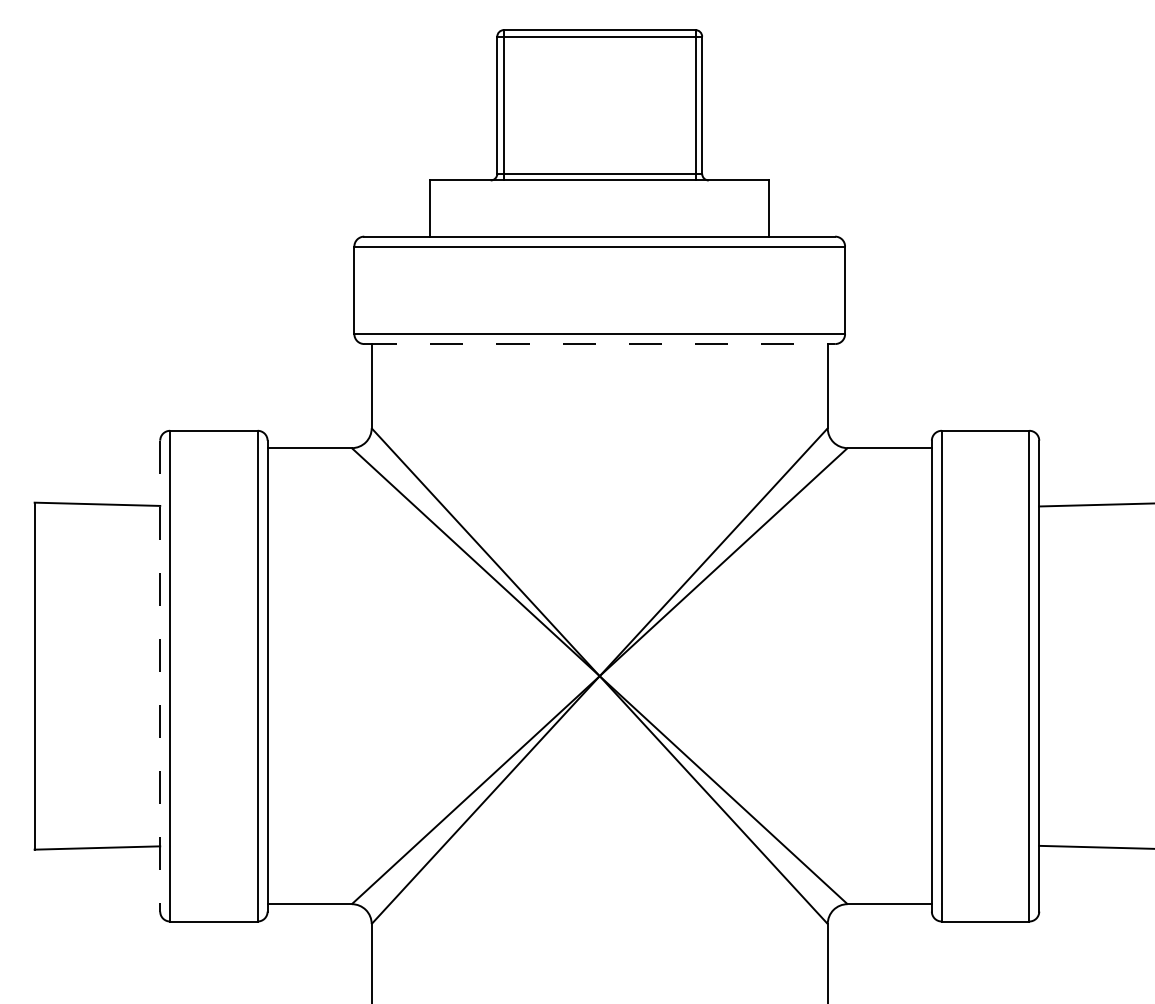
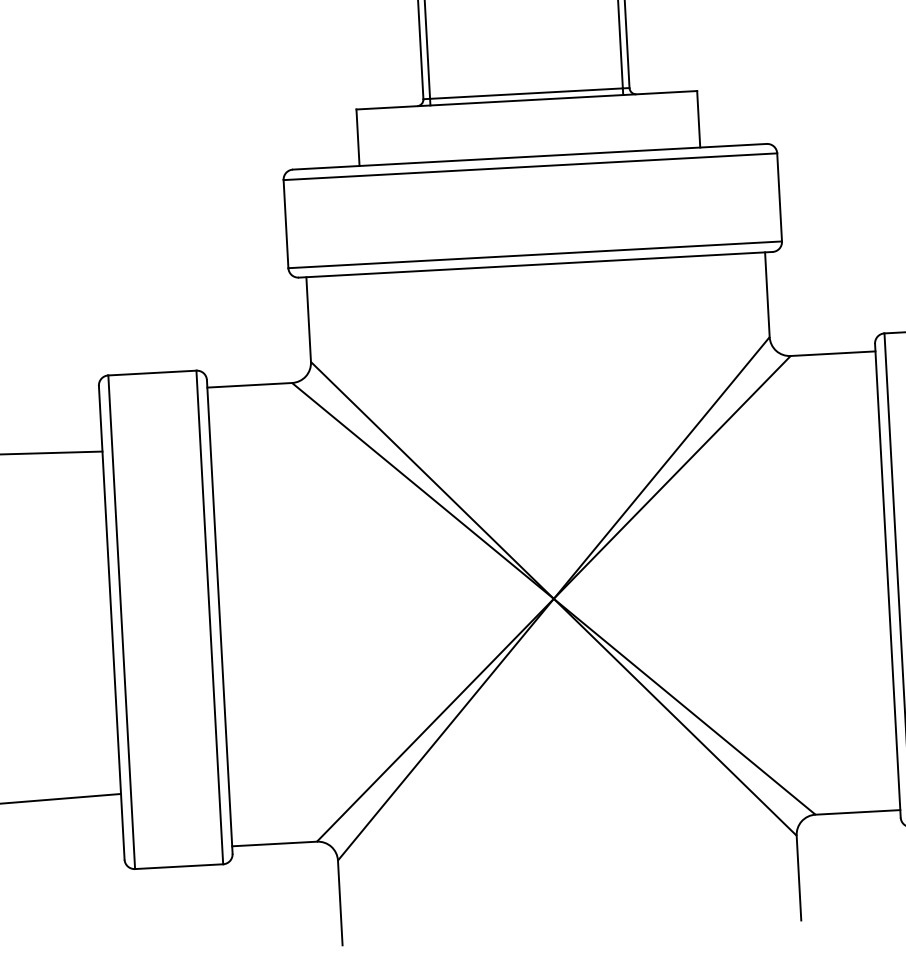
line: (600, 344) -> (536, 265), dashed -> solid
line: (160, 676) -> (112, 623), dashed -> solid

